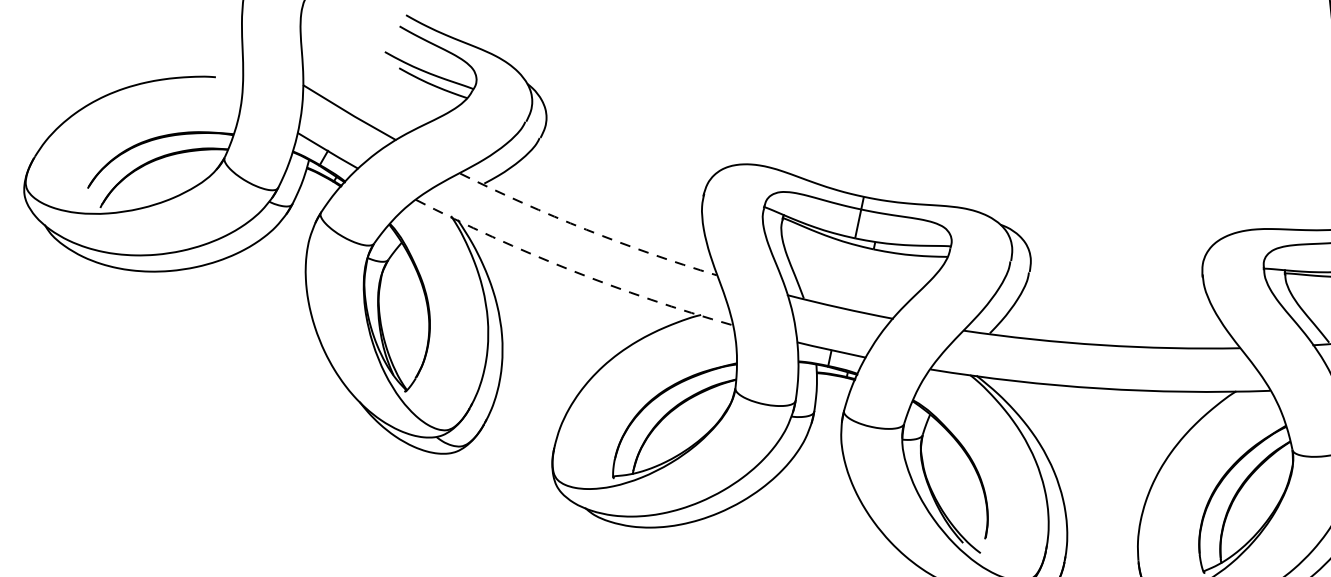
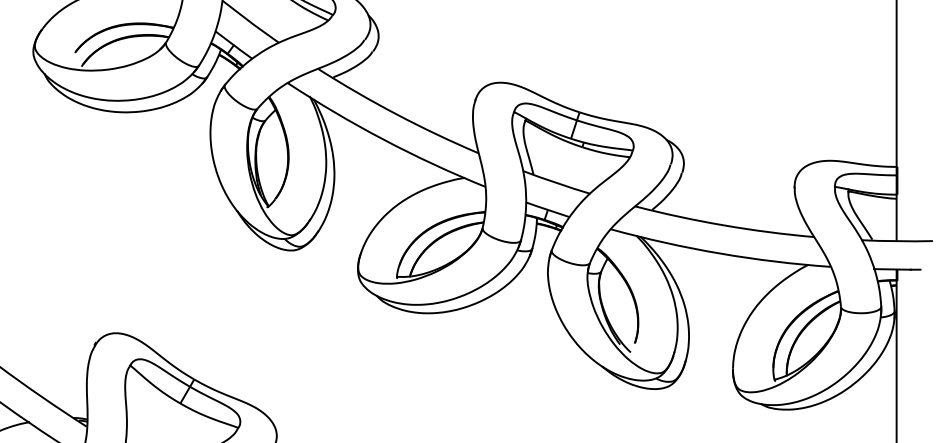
arc: (586, 229) -> (396, 114), dashed -> solid
arc: (570, 269) -> (383, 139), dashed -> solid

